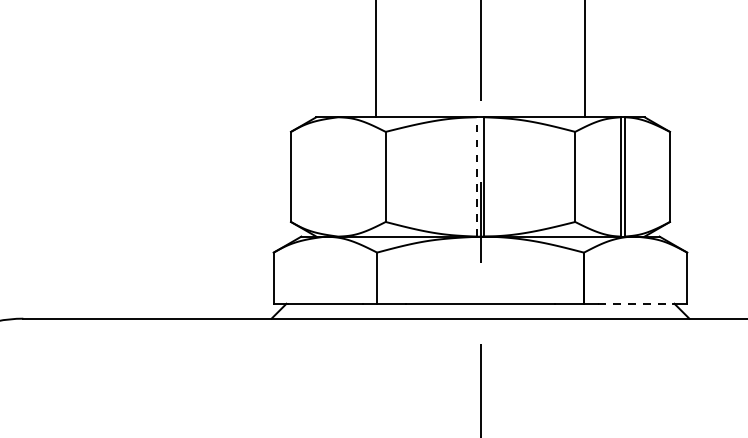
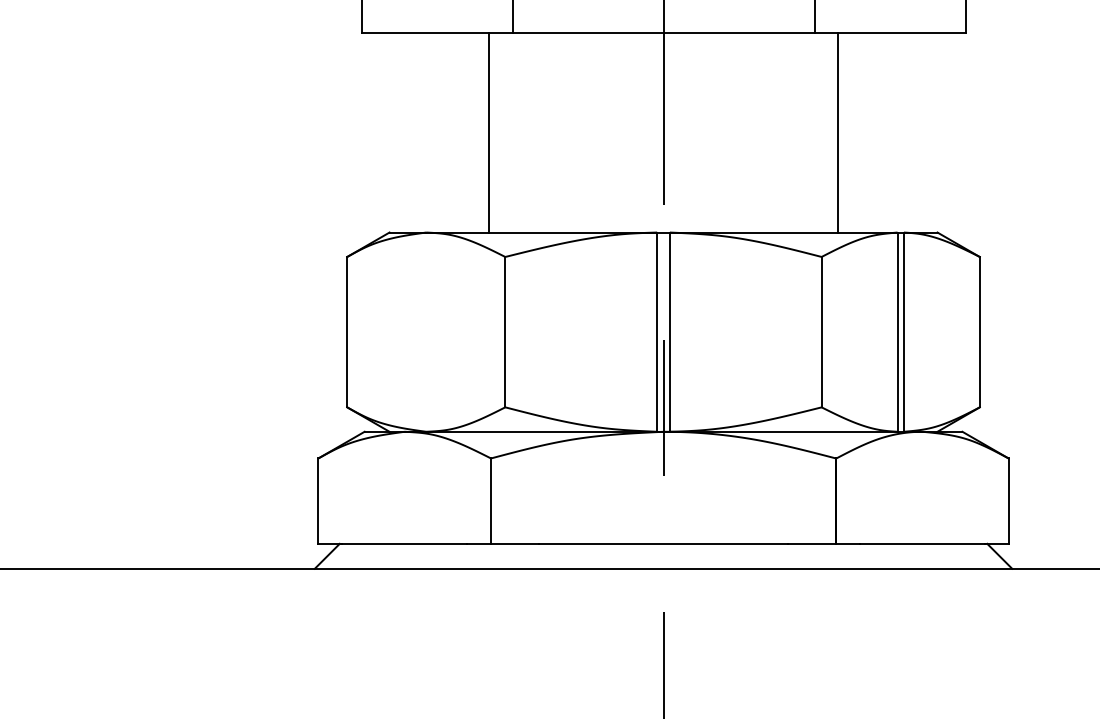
line: (476, 176) -> (656, 331), dashed -> solid
line: (636, 303) -> (923, 543), dashed -> solid

